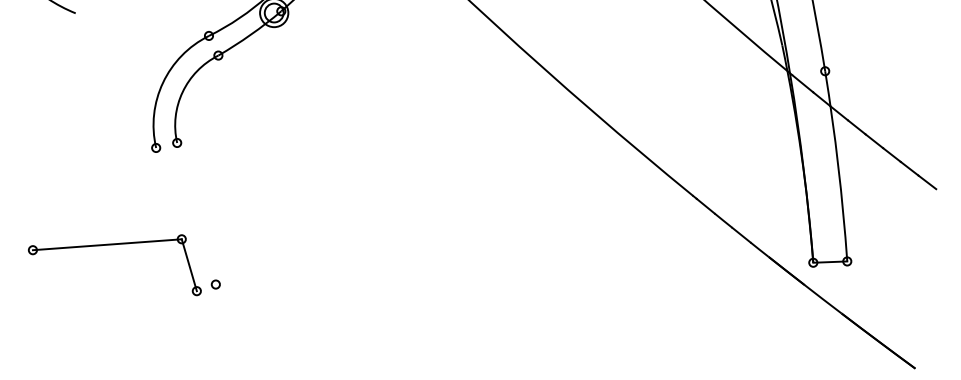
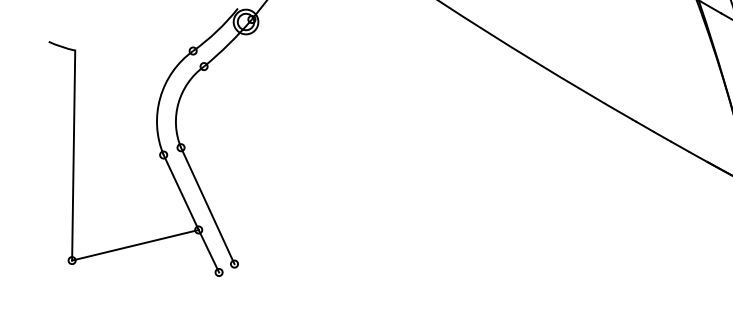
line: (53, 131) -> (72, 155), added
line: (168, 193) -> (180, 192), added
line: (196, 213) -> (207, 205), added

